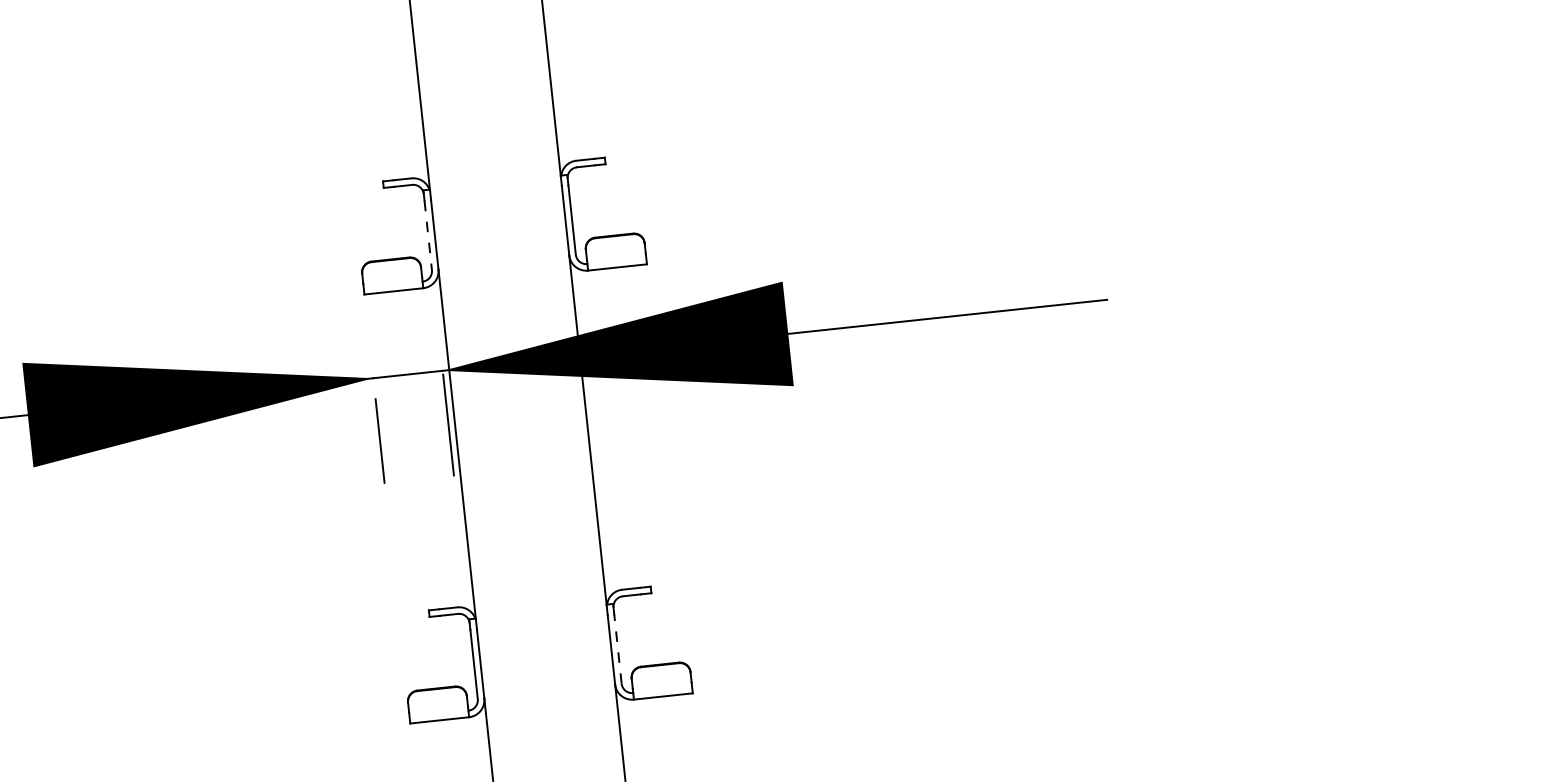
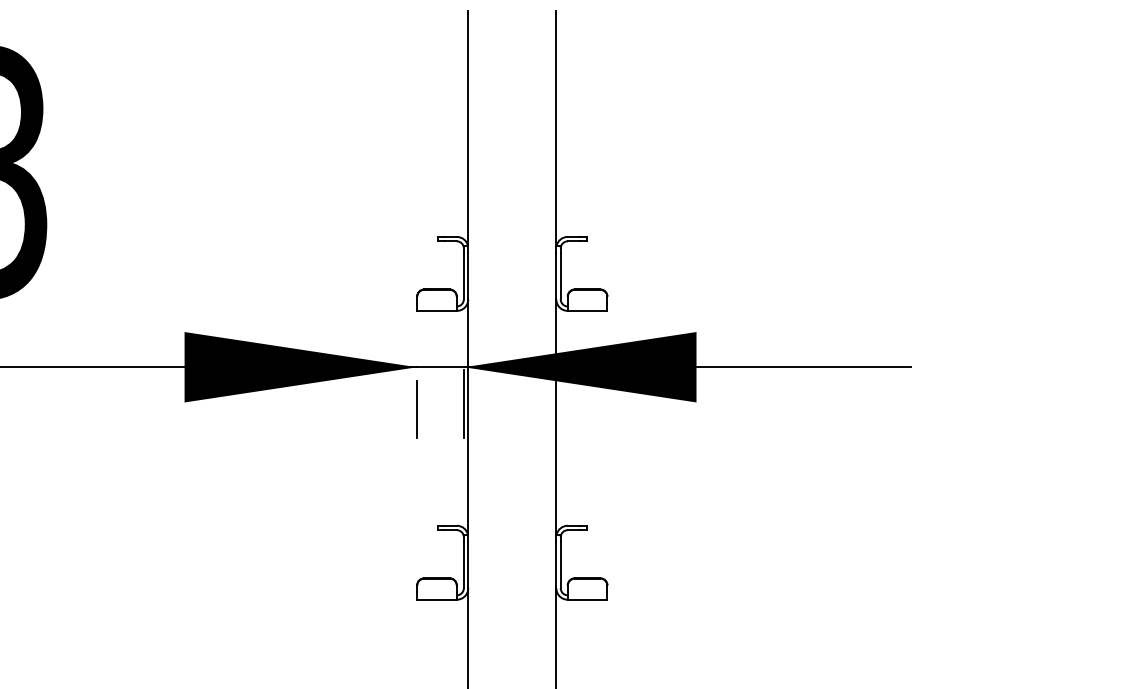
line: (427, 236) -> (463, 276), dashed -> solid
line: (617, 648) -> (560, 564), dashed -> solid

